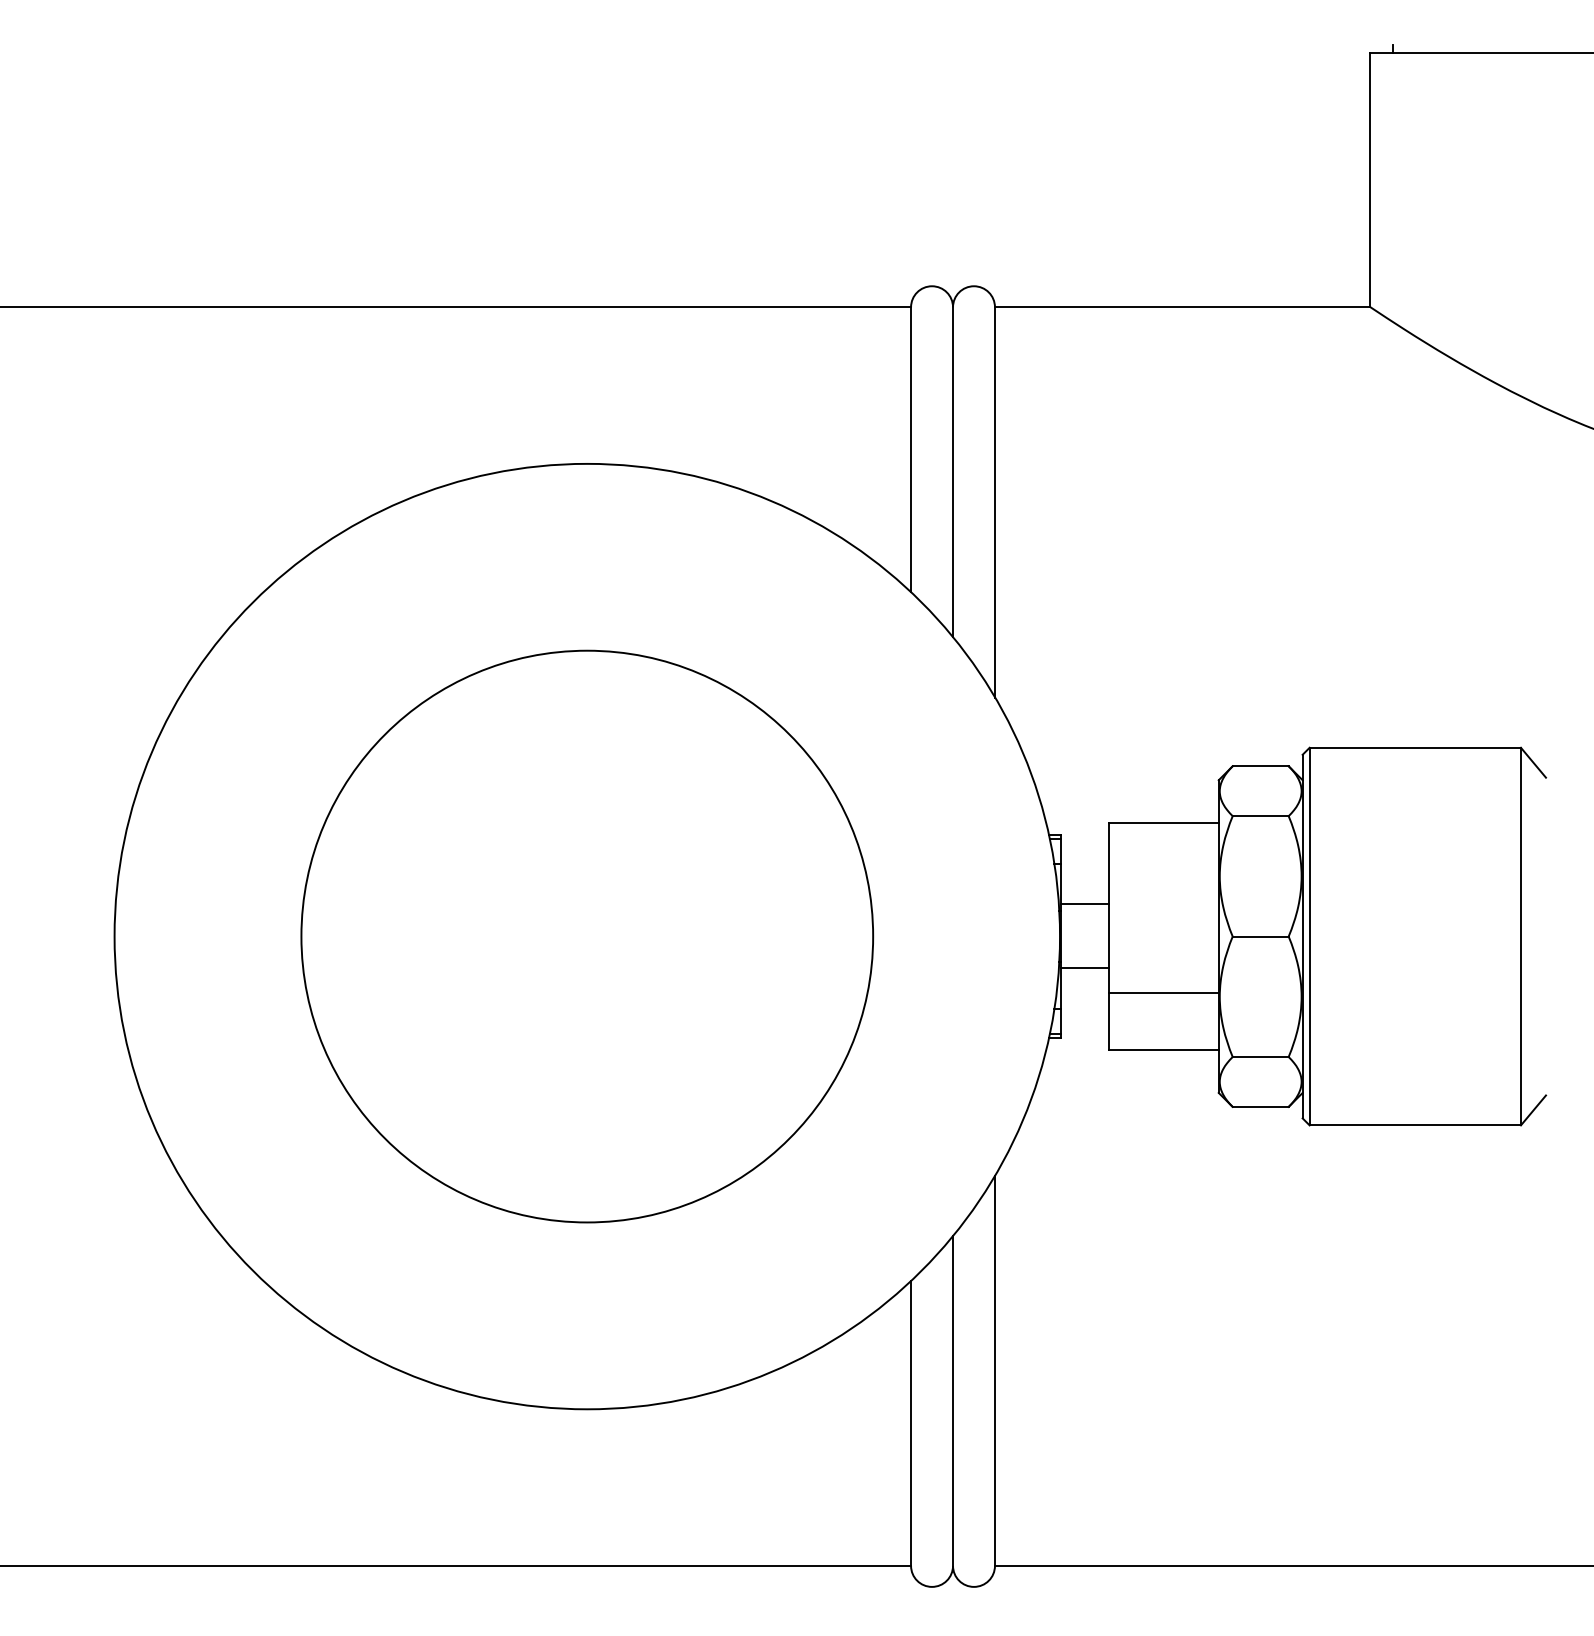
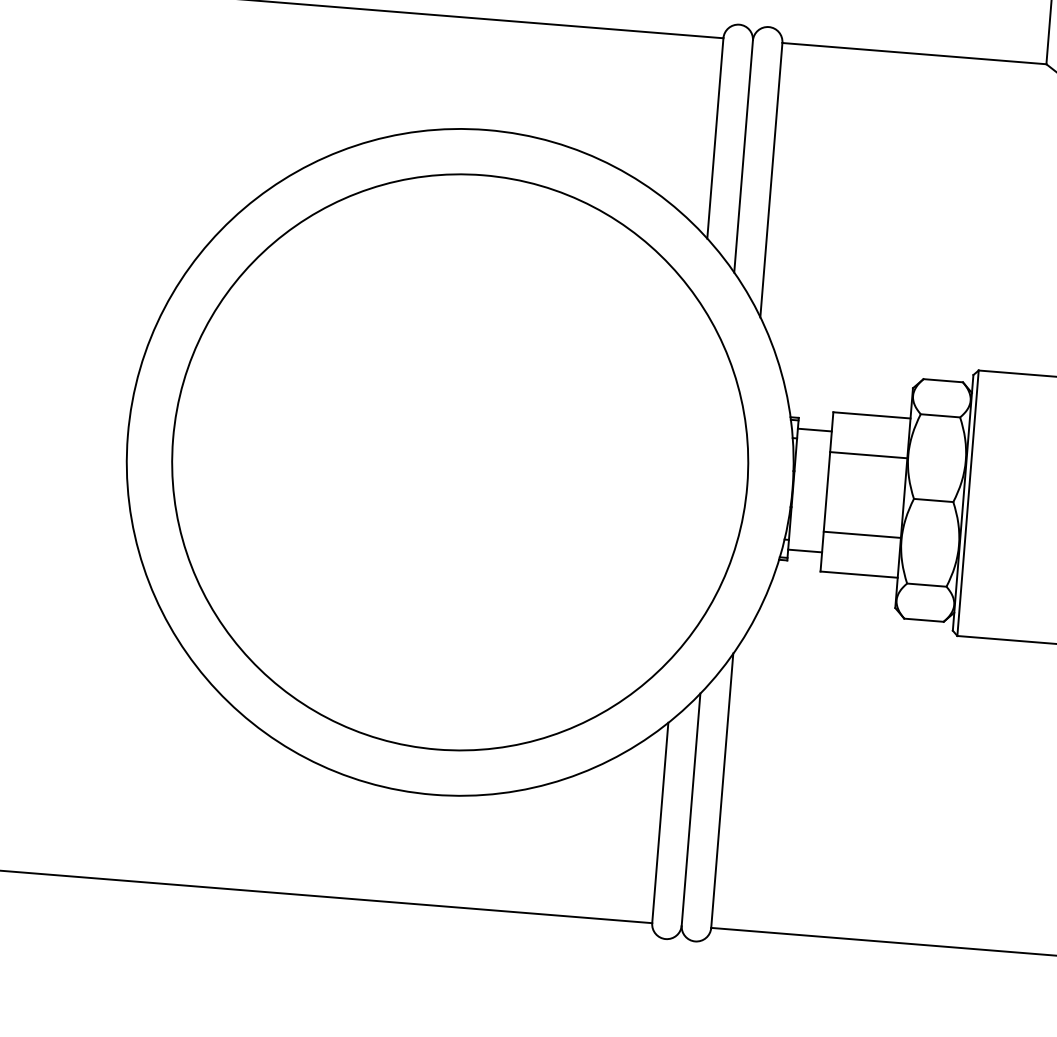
line: (1163, 879) -> (868, 454), added
line: (1084, 903) -> (814, 430), moved
circle: (586, 936) -> (459, 462), size x1.43
line: (1084, 967) -> (804, 550), moved

